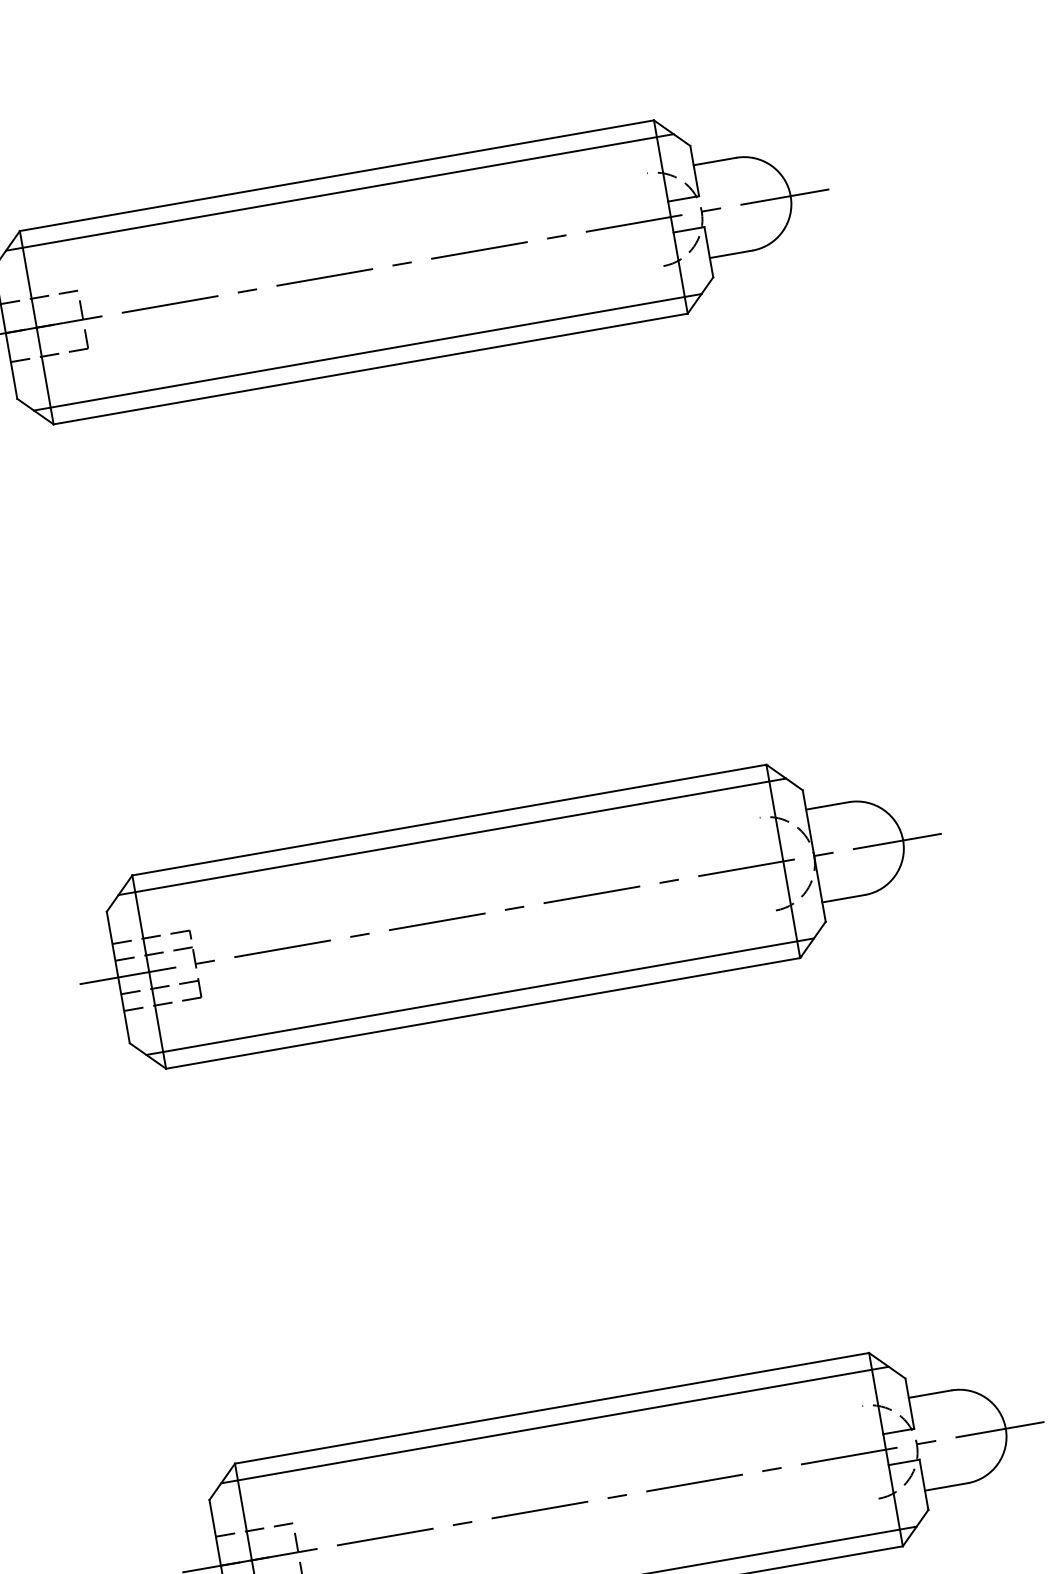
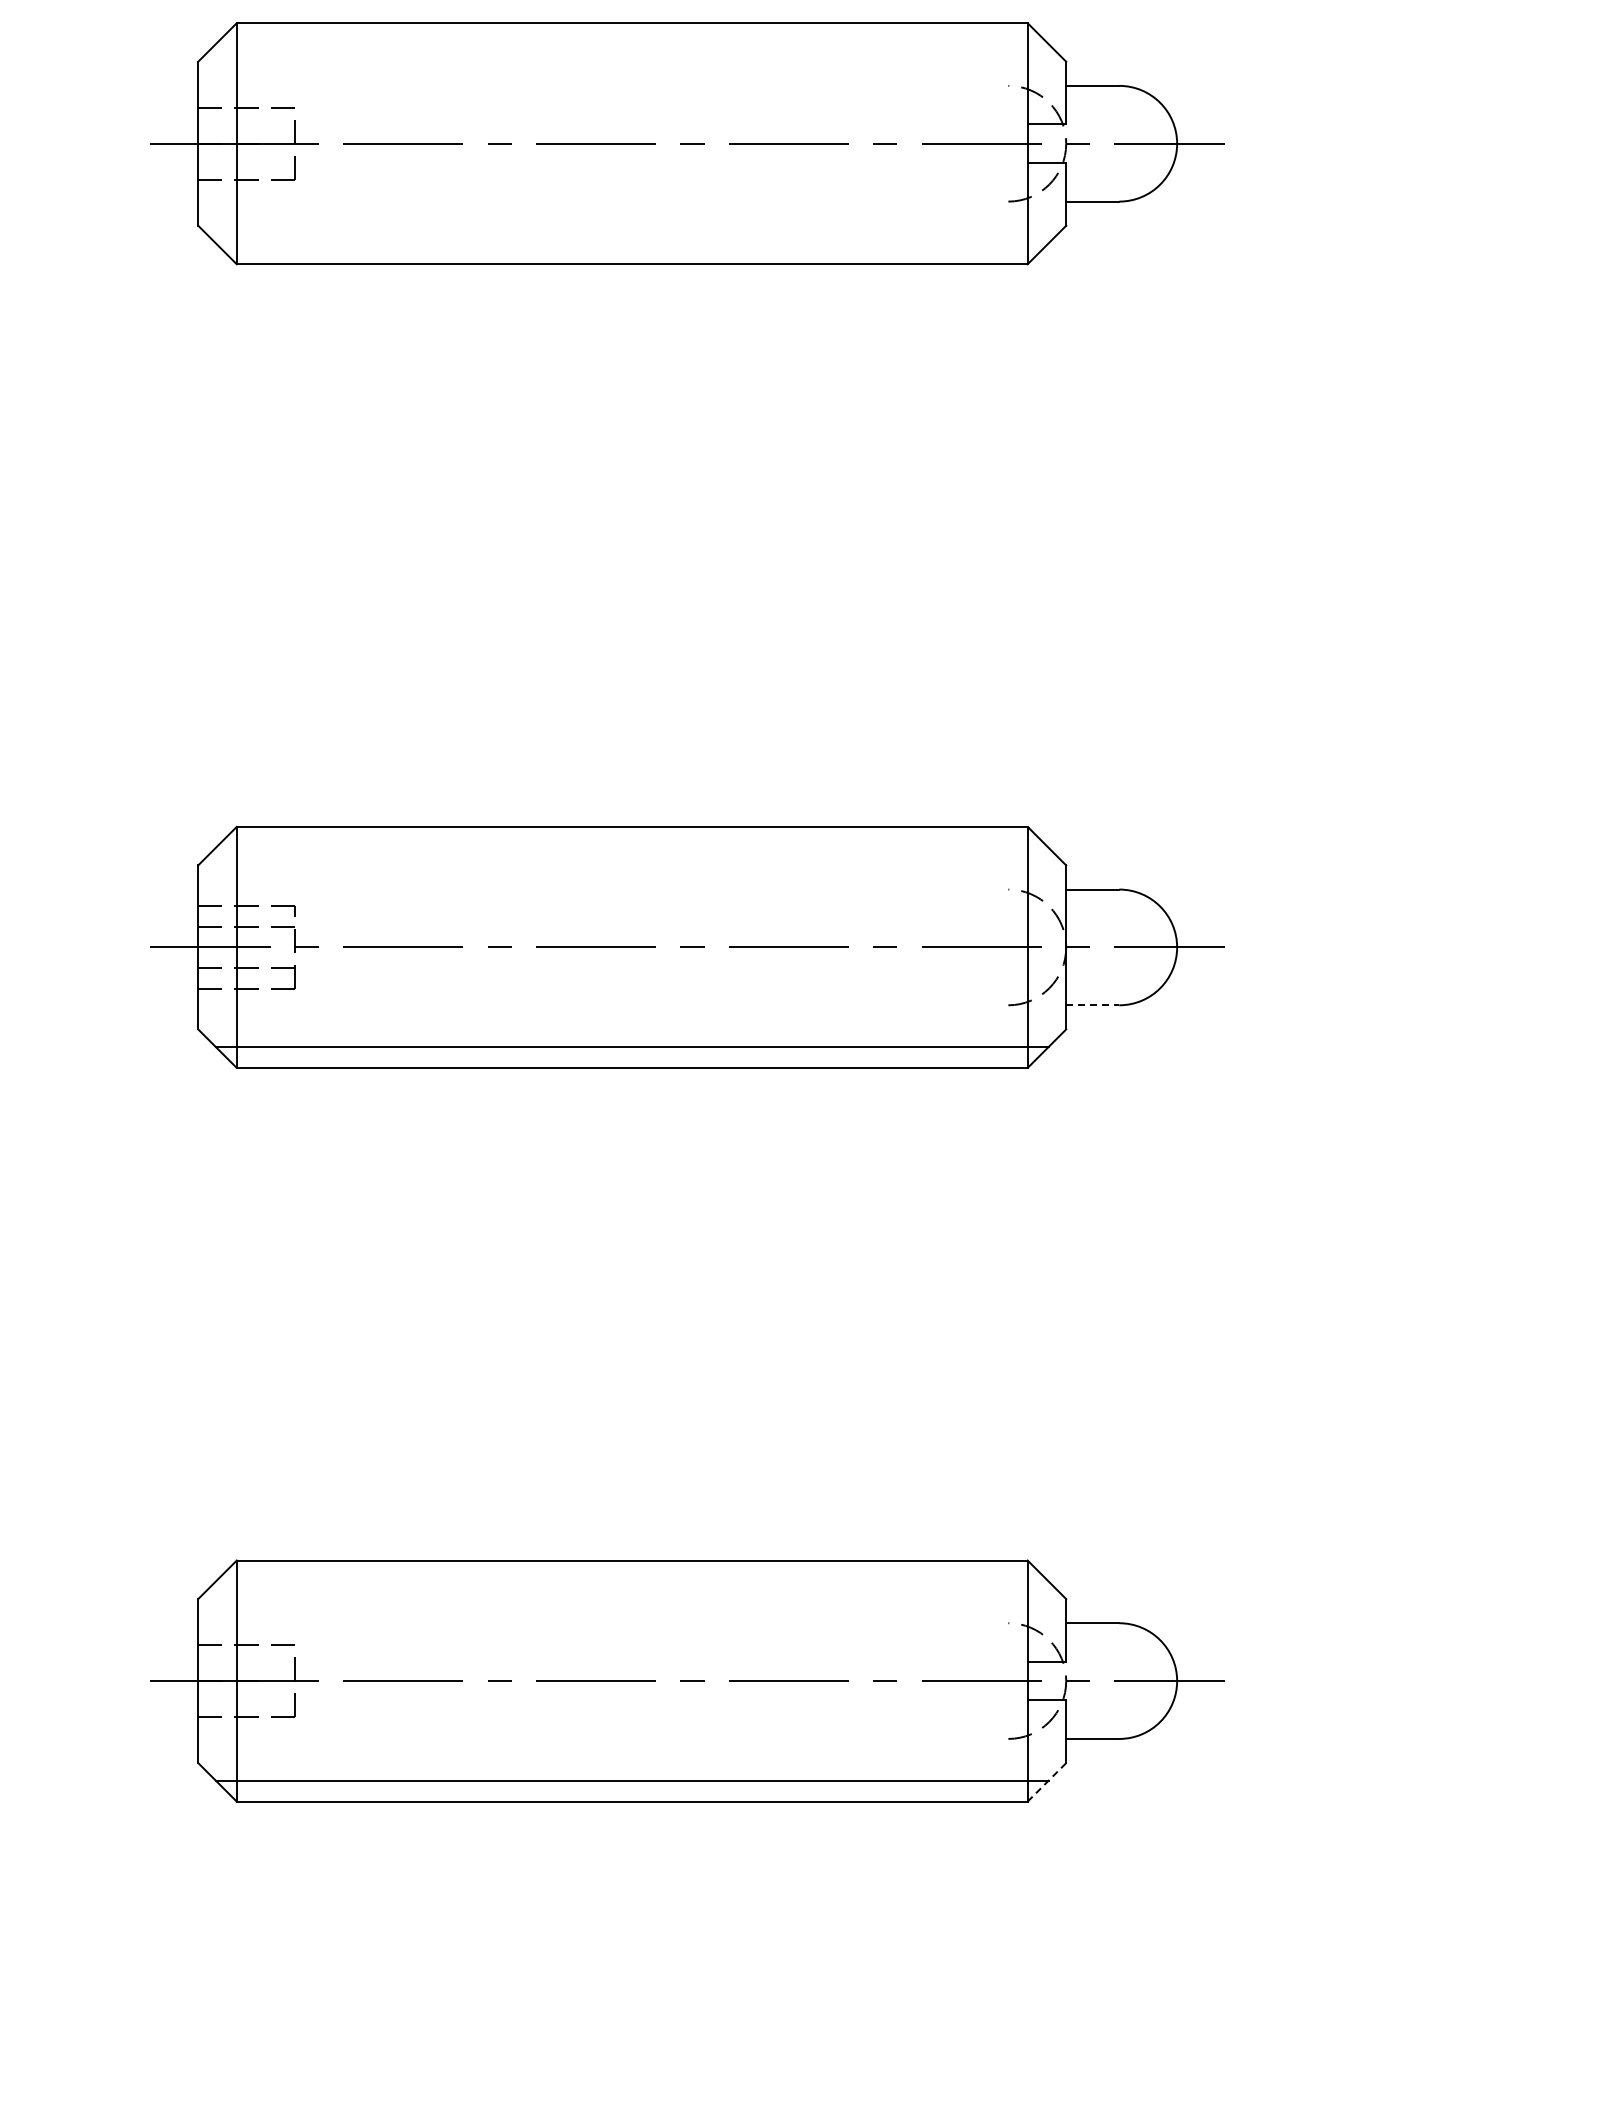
line: (339, 192) -> (631, 44), removed
line: (367, 352) -> (631, 243), removed
line: (451, 836) -> (631, 847), removed
line: (843, 898) -> (1092, 1005), solid -> dashed
line: (554, 1425) -> (631, 1581), removed
line: (916, 1528) -> (1047, 1782), solid -> dashed

